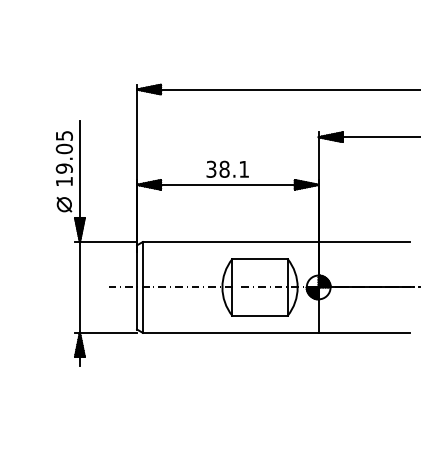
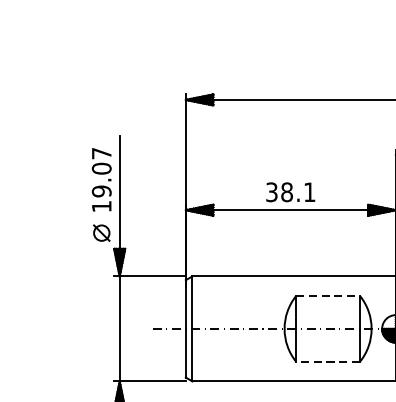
text: (64, 135) -> (101, 153), 19.05 -> 19.07
line: (260, 259) -> (328, 296), solid -> dashed
line: (260, 315) -> (328, 361), solid -> dashed

